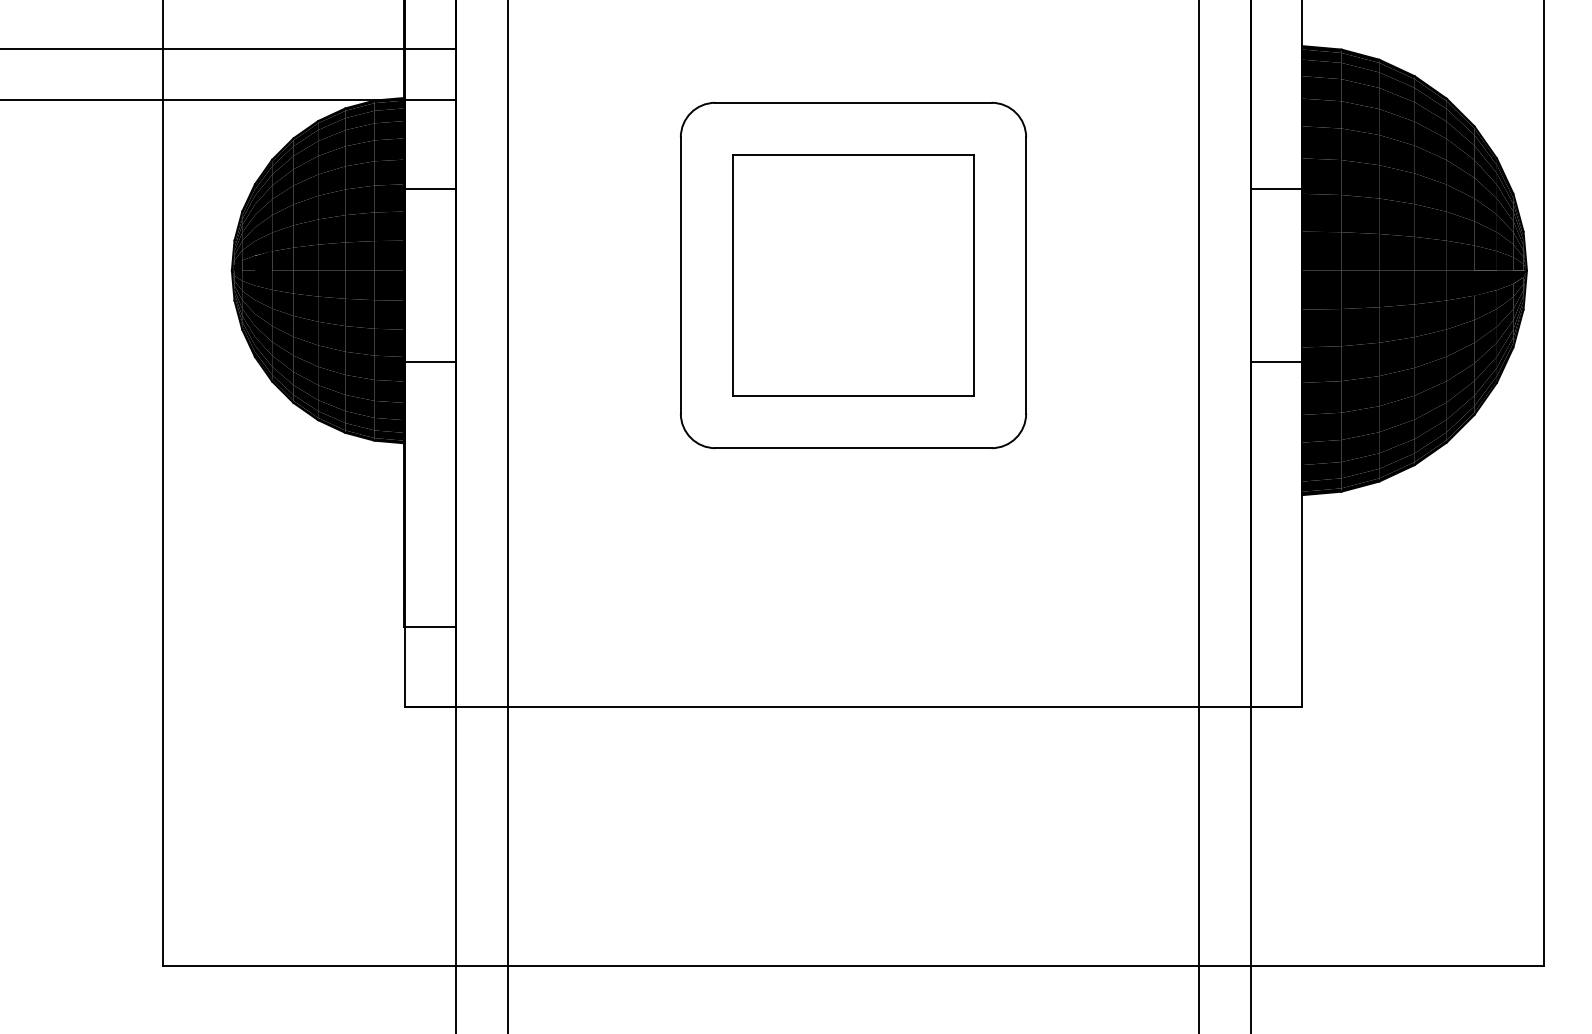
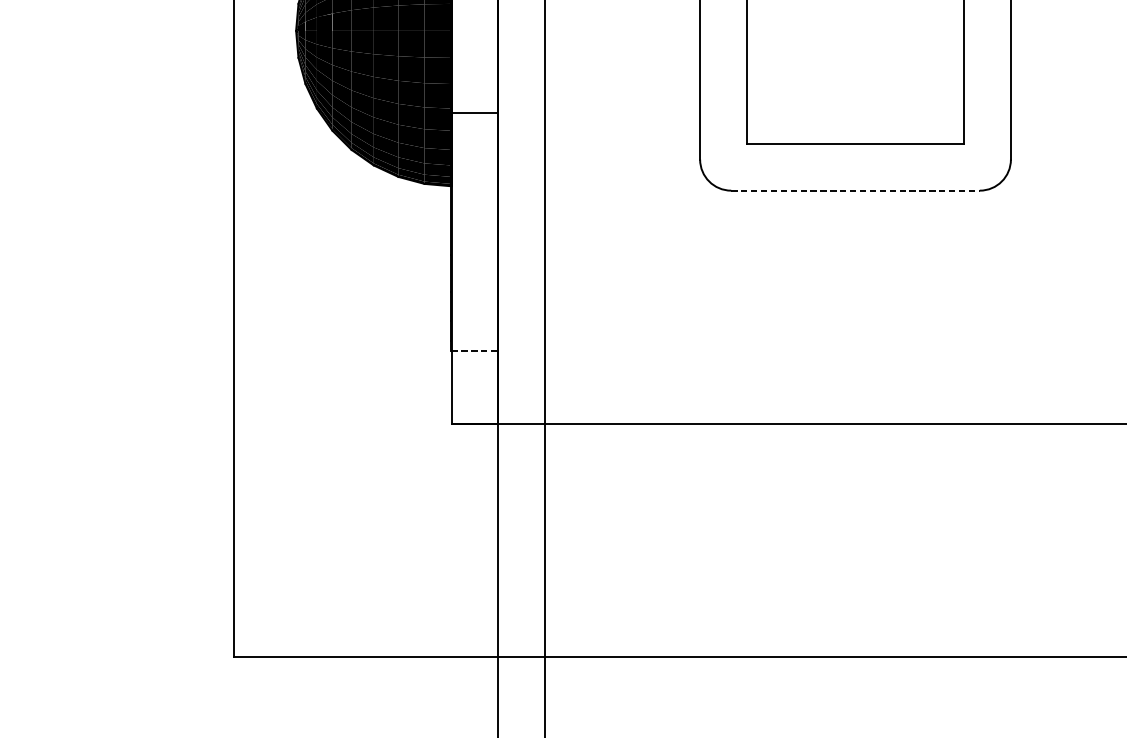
line: (854, 448) -> (856, 190), solid -> dashed
line: (430, 626) -> (474, 351), solid -> dashed

